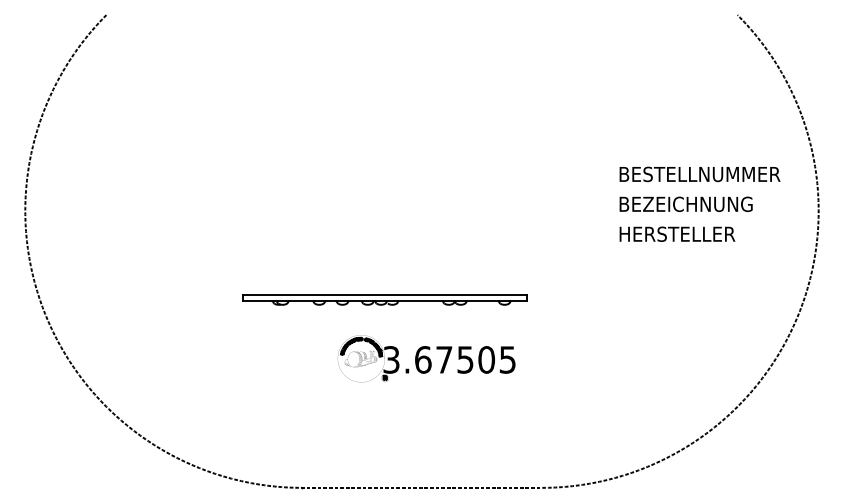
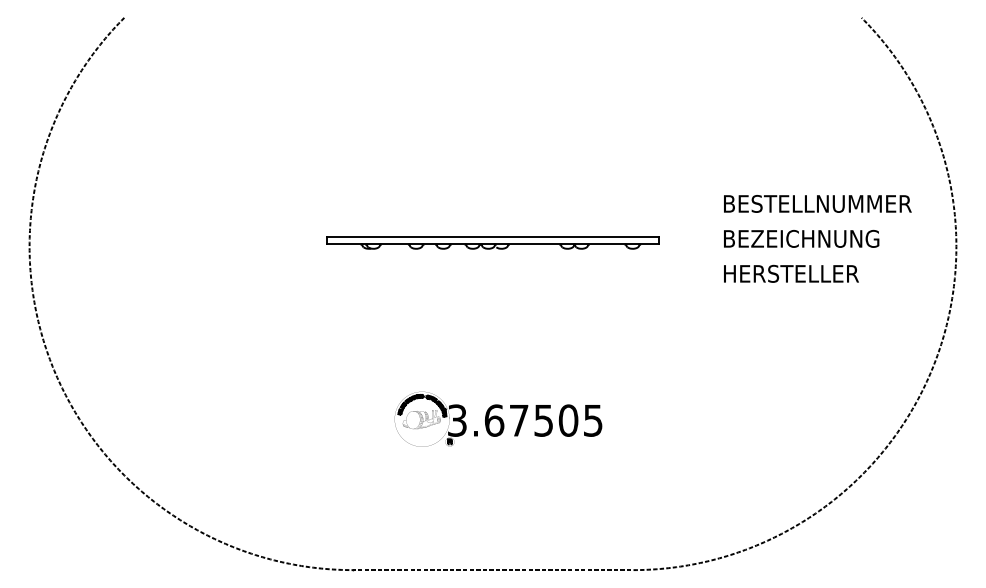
part: (384, 299) -> (492, 242), moved

